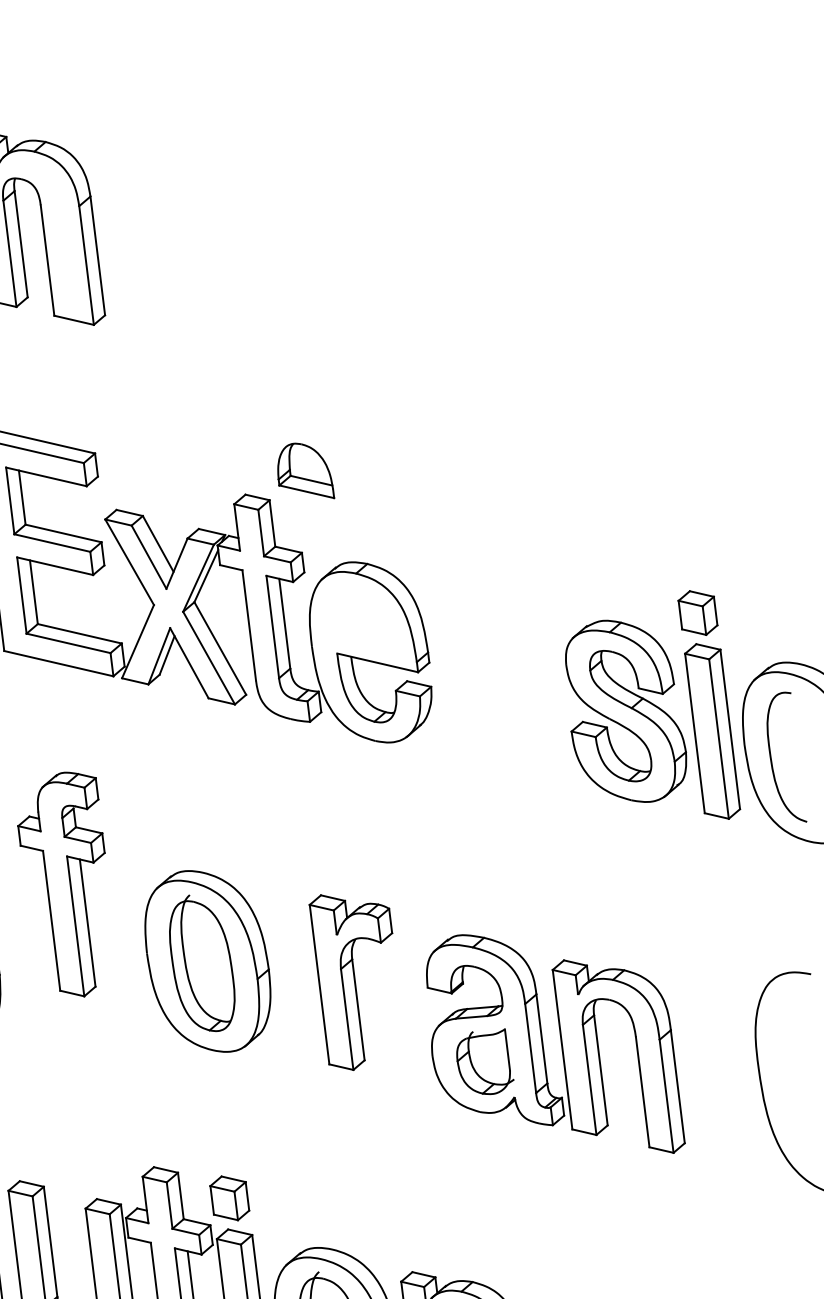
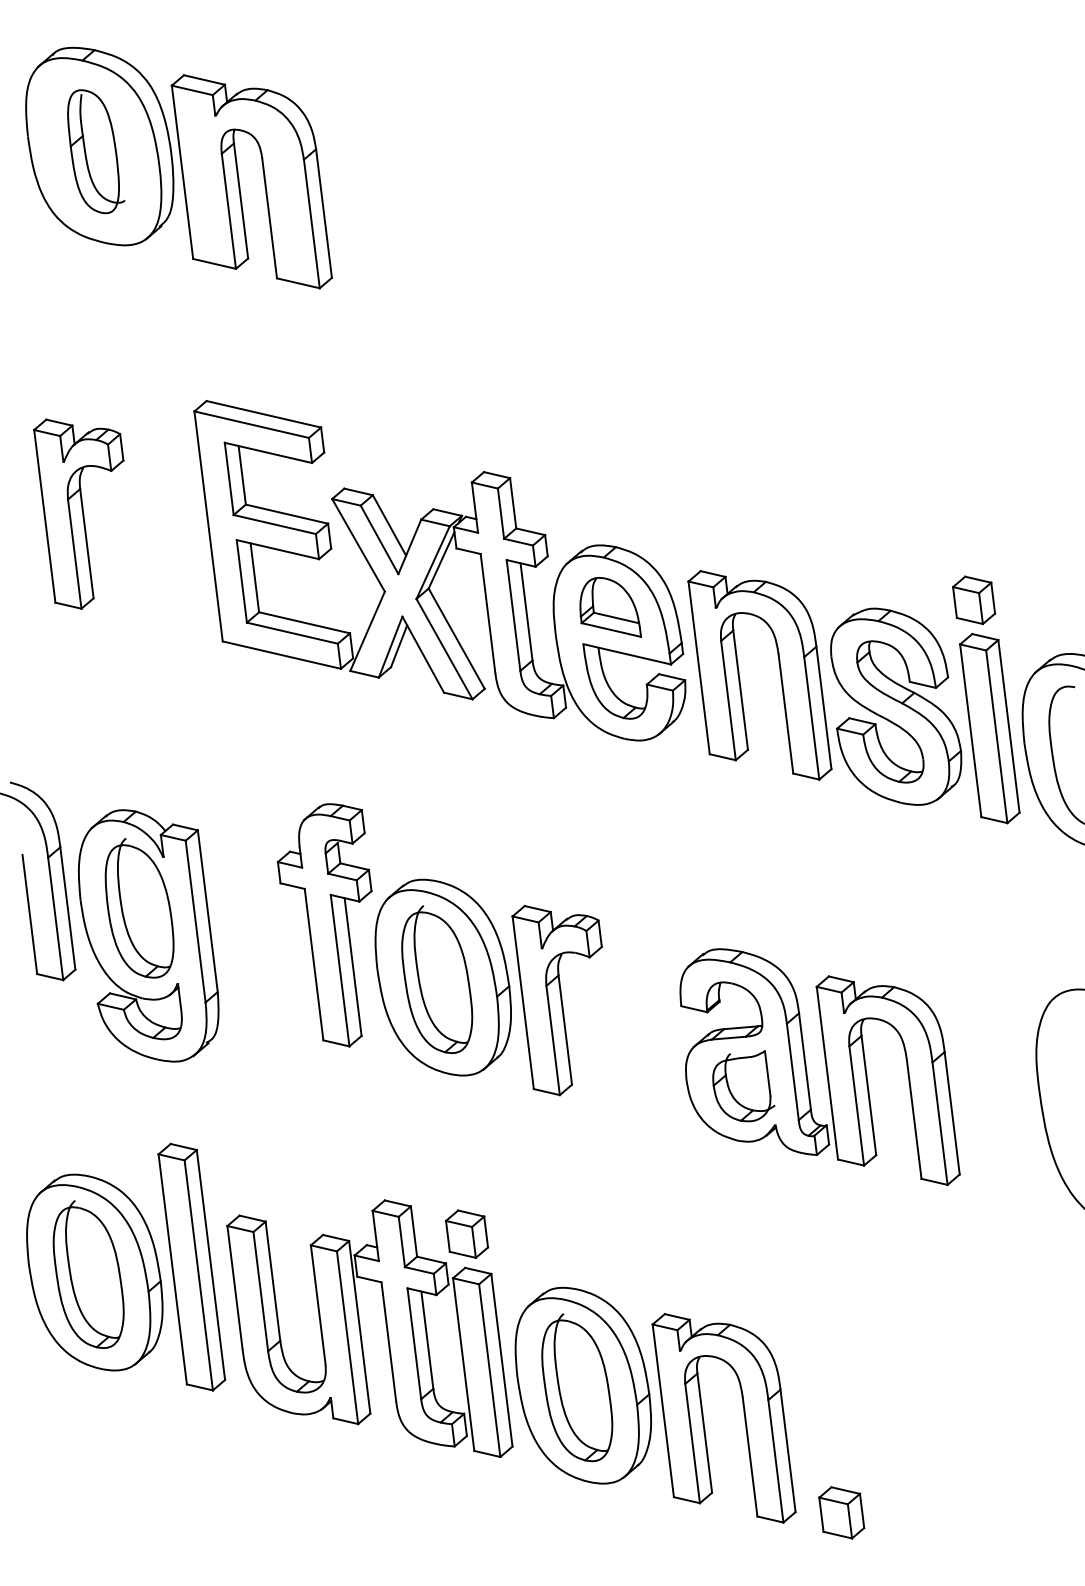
part: (305, 471) -> (610, 607), moved
part: (482, 685) -> (740, 678), added
part: (61, 884) -> (324, 925), moved
part: (350, 982) -> (556, 1000), moved

